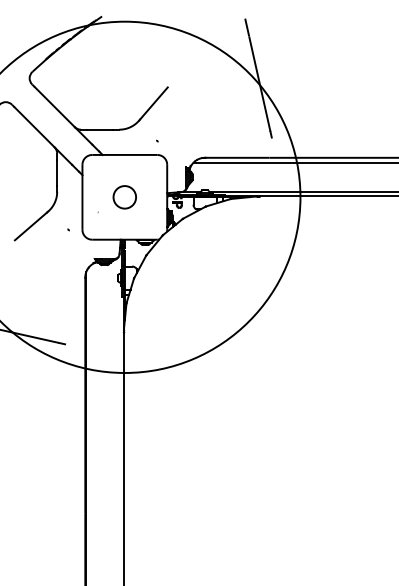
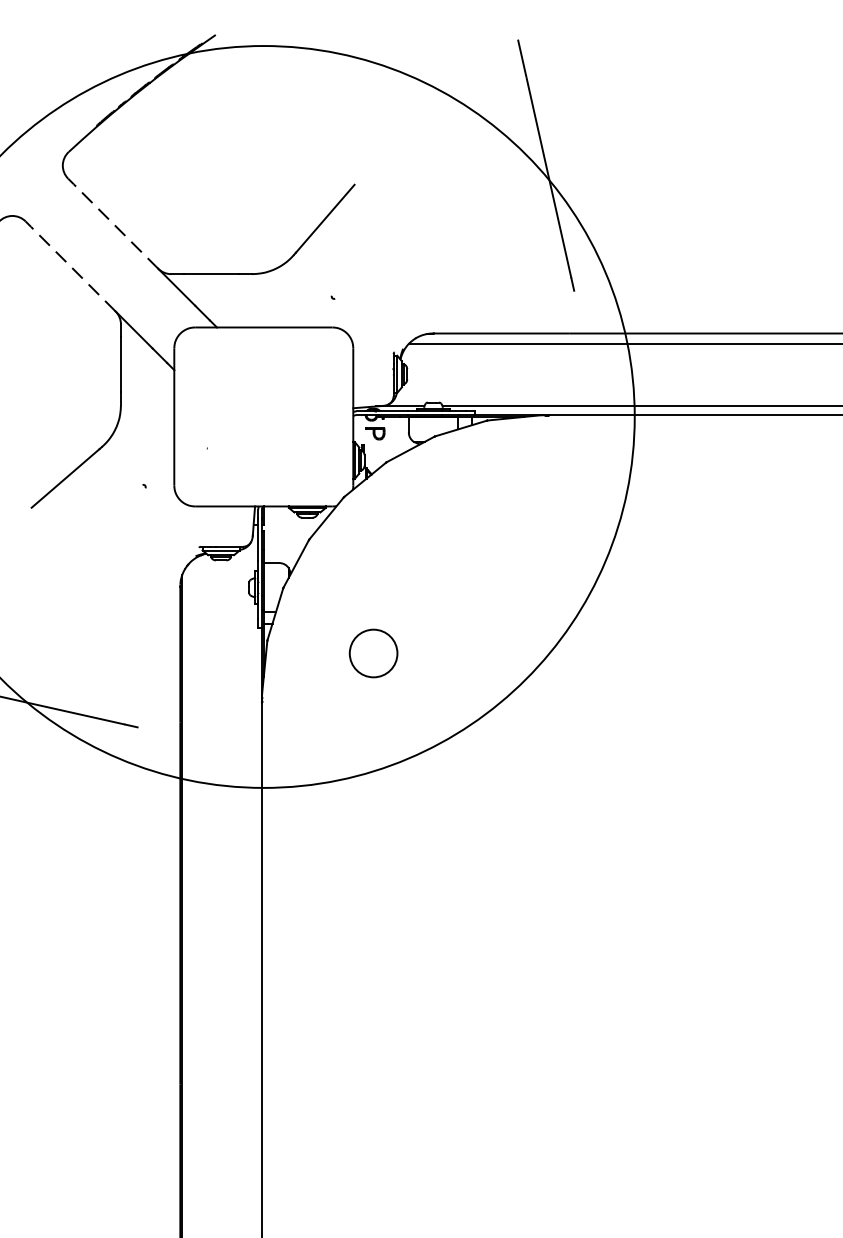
line: (54, 106) -> (115, 225), solid -> dashed
line: (34, 127) -> (73, 269), solid -> dashed
circle: (124, 197) -> (372, 653), moved

